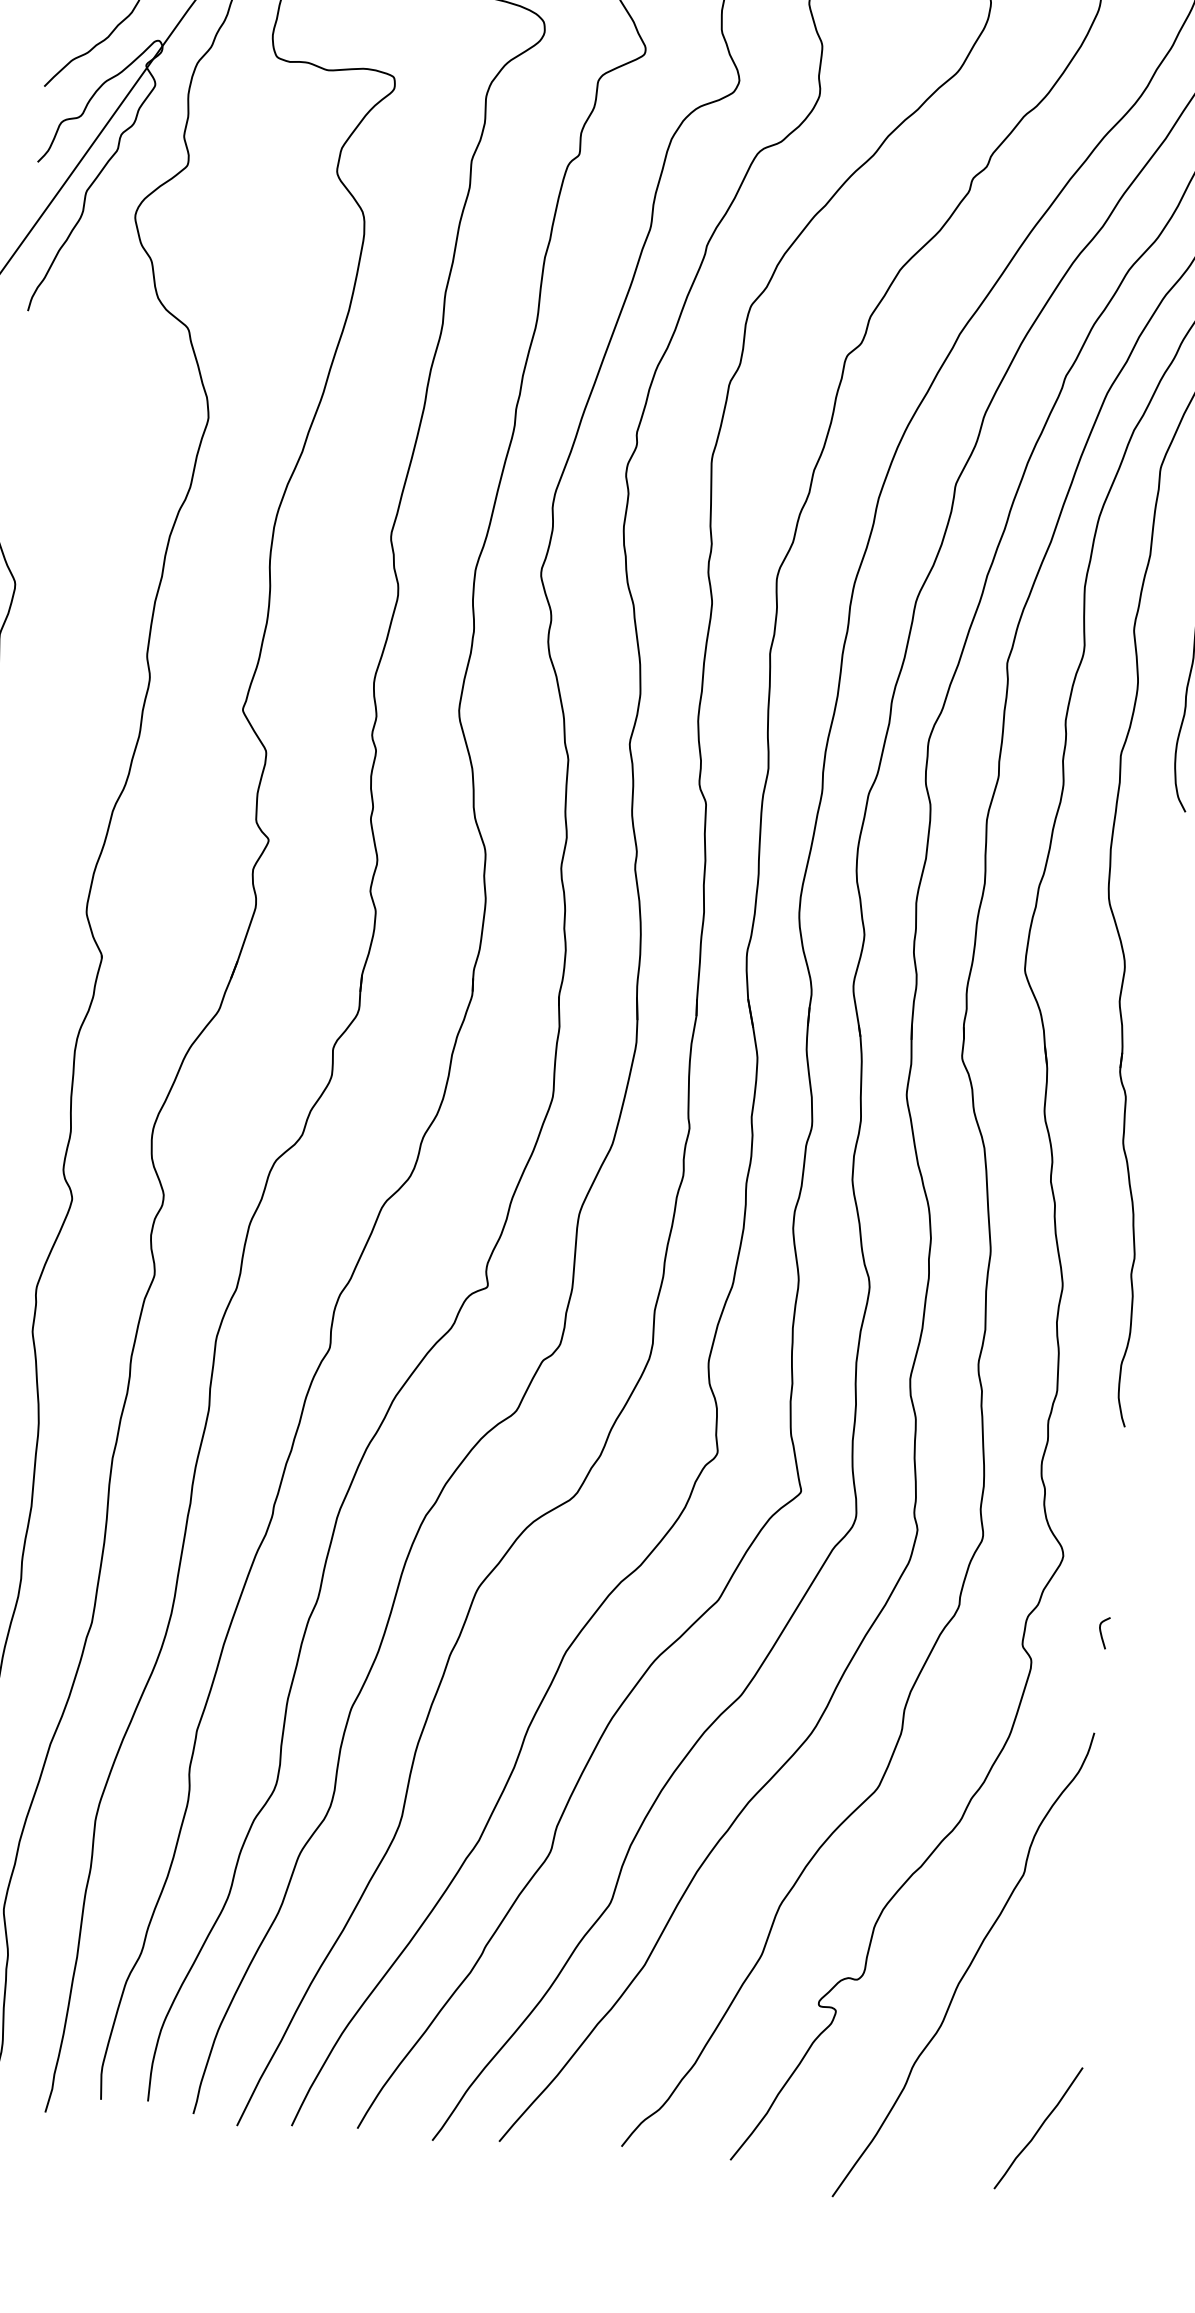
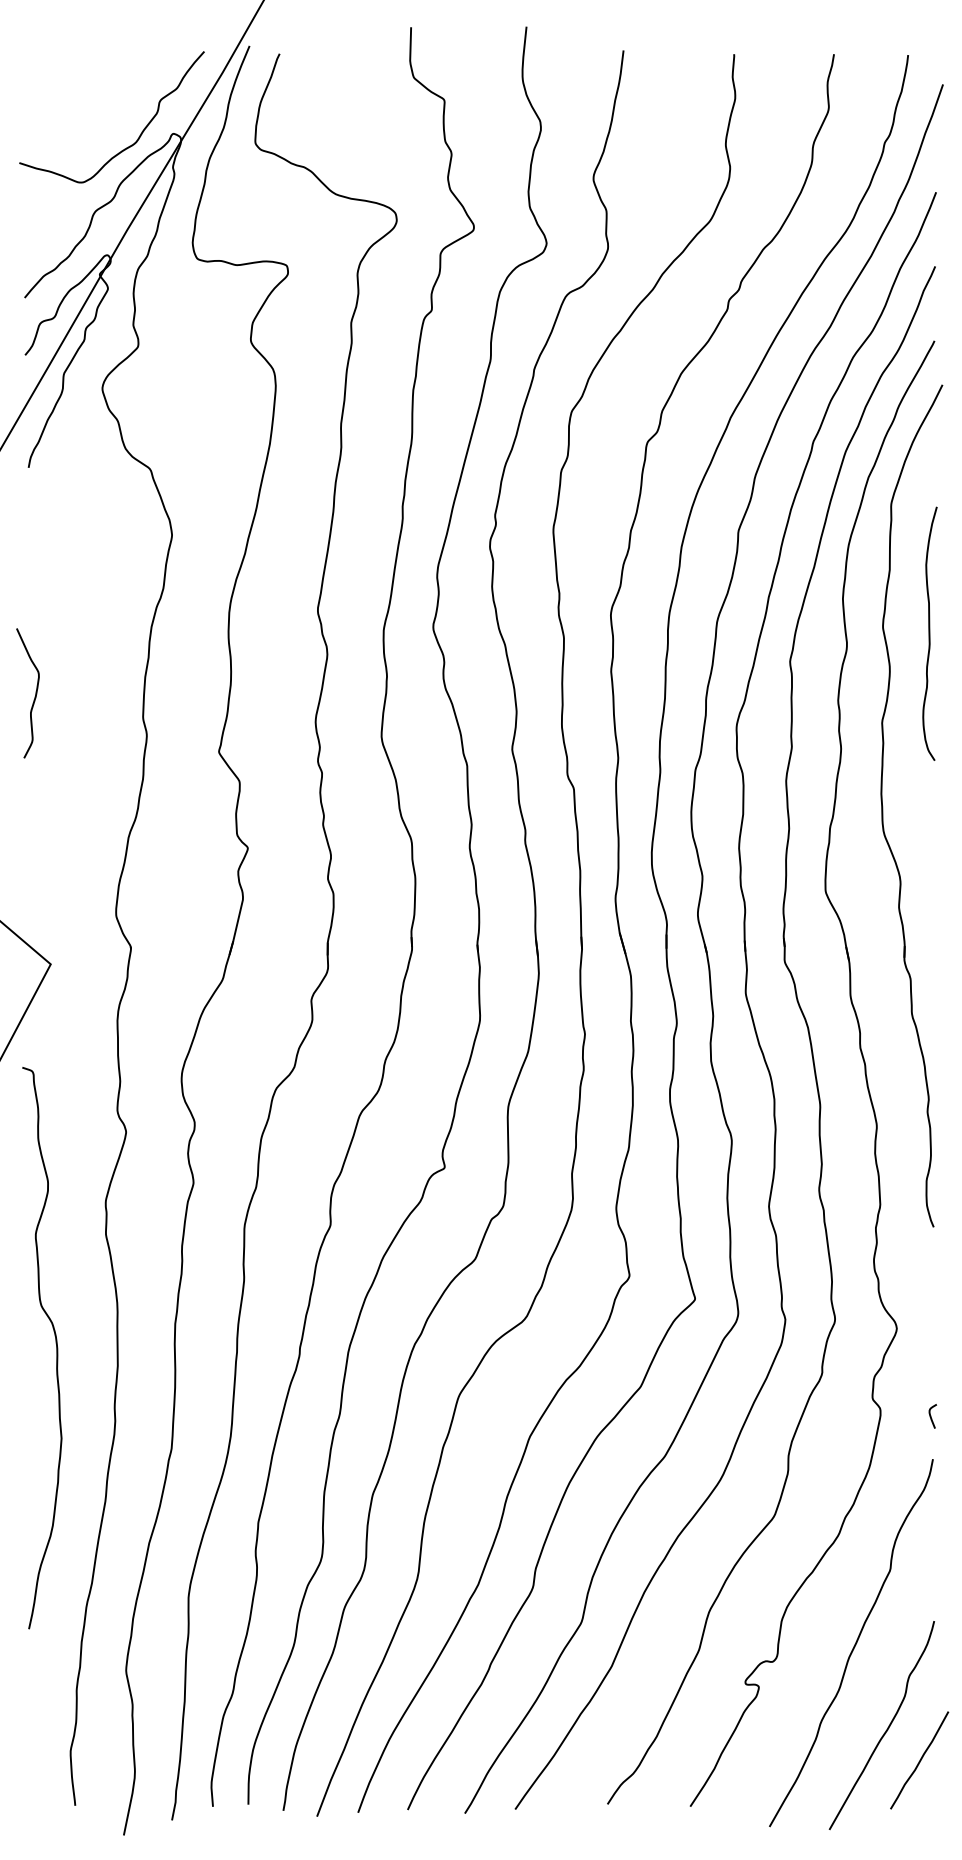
curve: (1102, 1632) -> (931, 1416), moved
curve: (1000, 2080) -> (887, 1727), added

